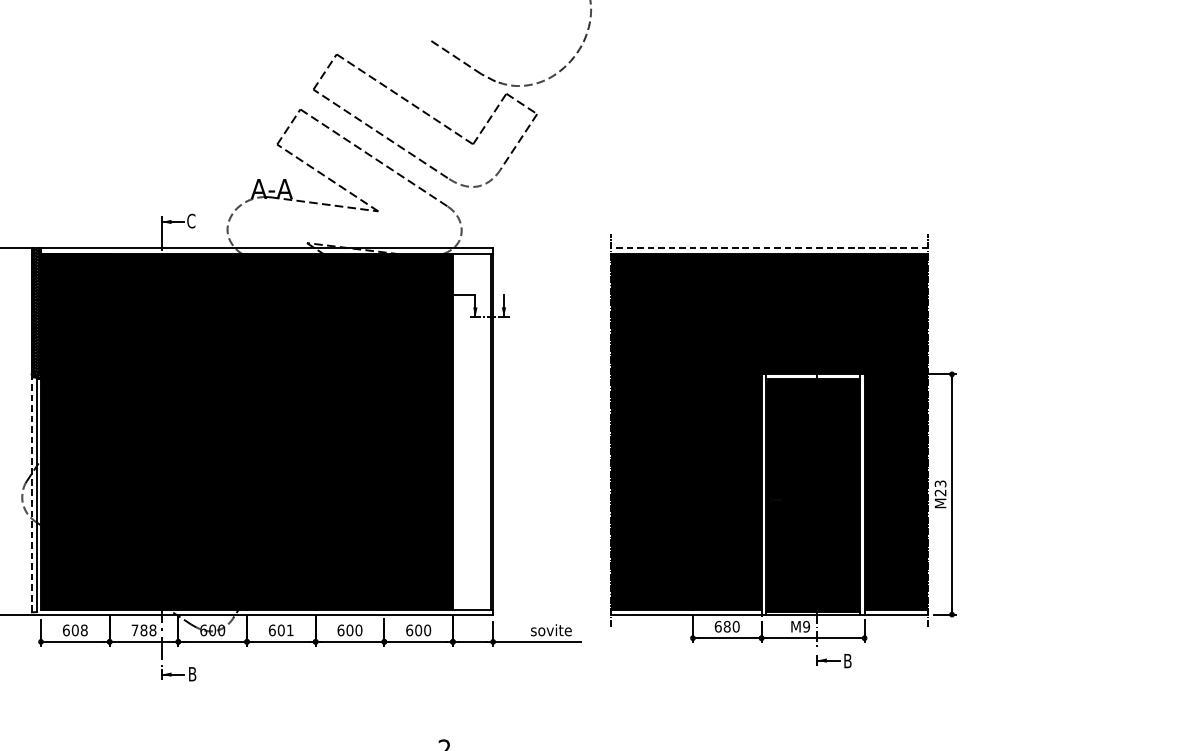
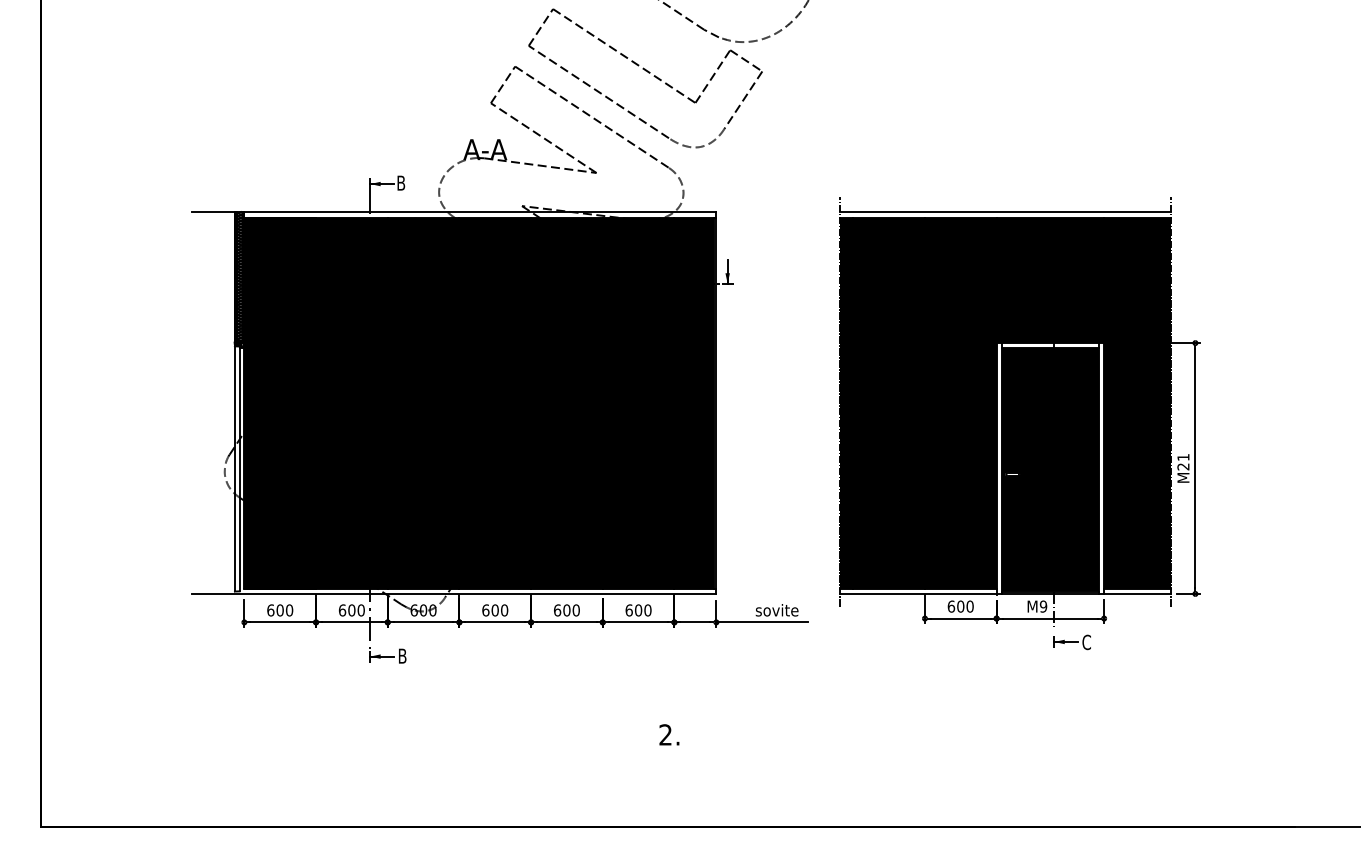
text: (191, 220) -> (401, 182), C -> B
line: (770, 248) -> (1005, 211), dashed -> solid
fill: (471, 432) -> (693, 403), added
text: (940, 483) -> (1183, 457), M23 -> M21
line: (31, 494) -> (234, 468), dashed -> solid
text: (726, 626) -> (960, 606), 680 -> 600
text: (84, 630) -> (289, 610), 608 -> 600
text: (143, 630) -> (351, 610), 788 -> 600
text: (290, 630) -> (504, 610), 601 -> 600
text: (847, 661) -> (1086, 642), B -> C

